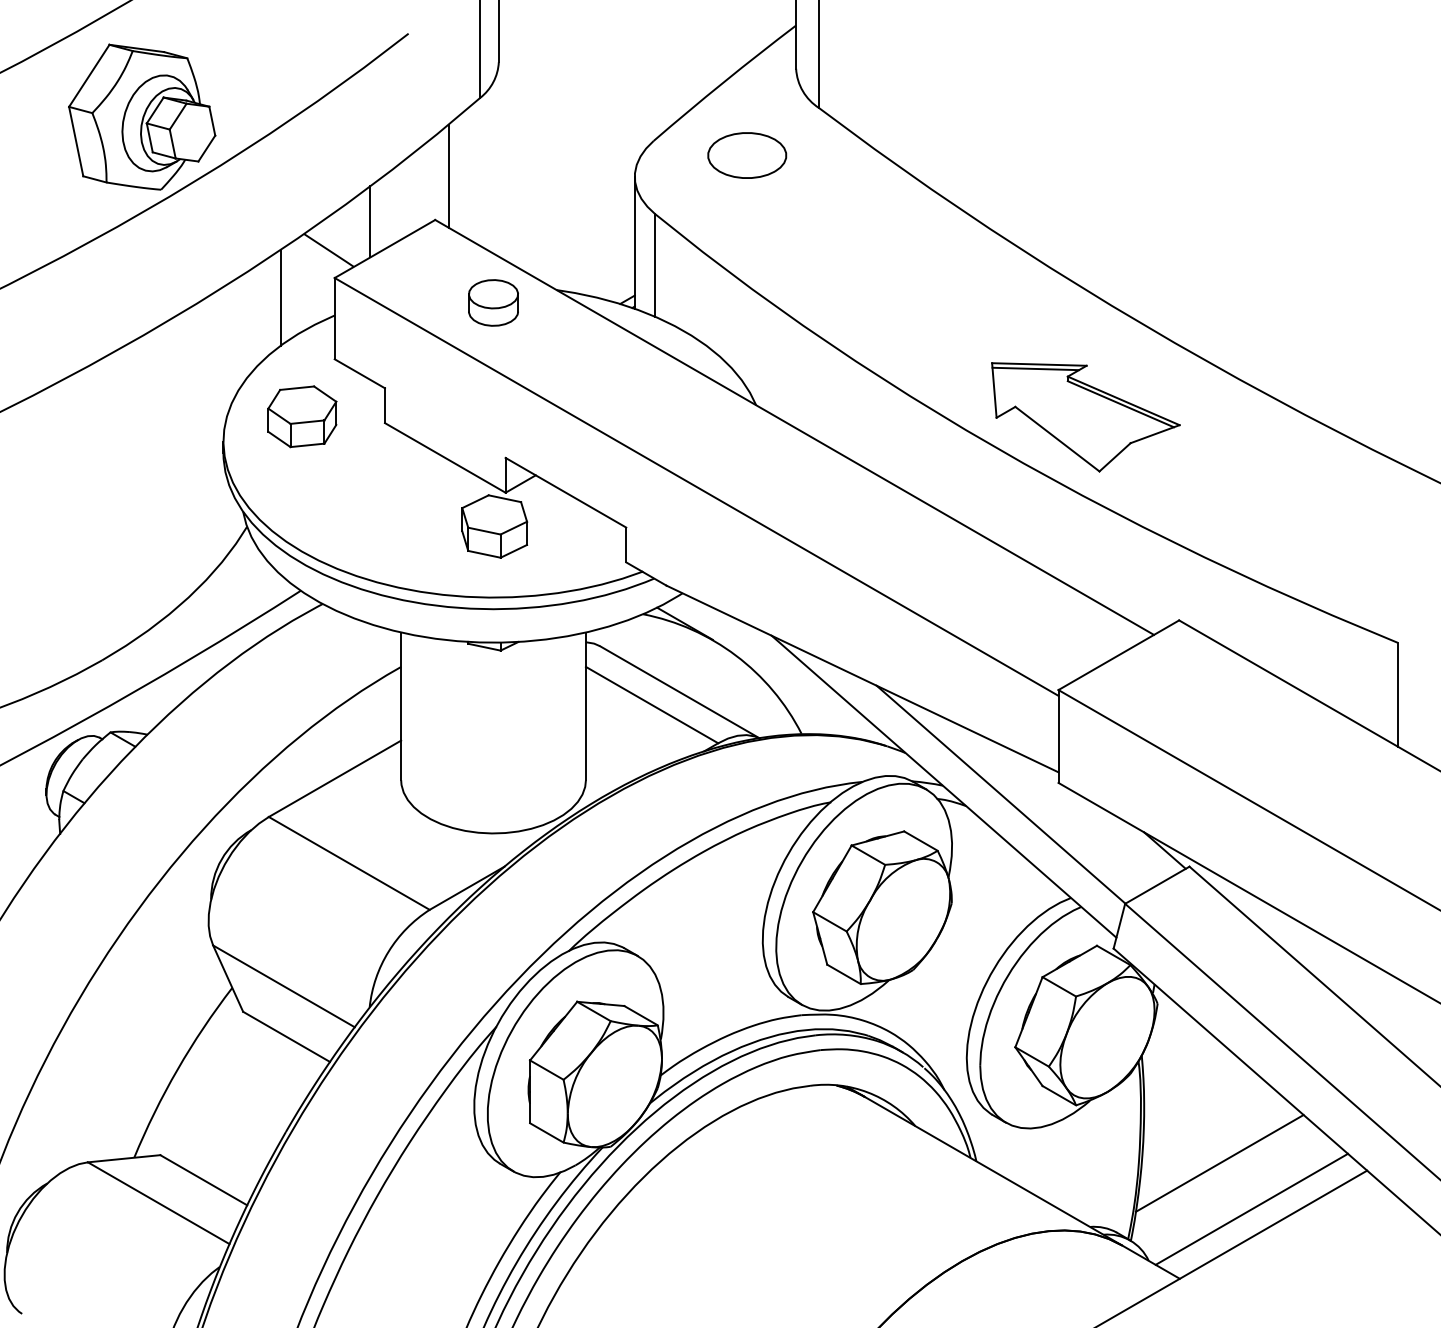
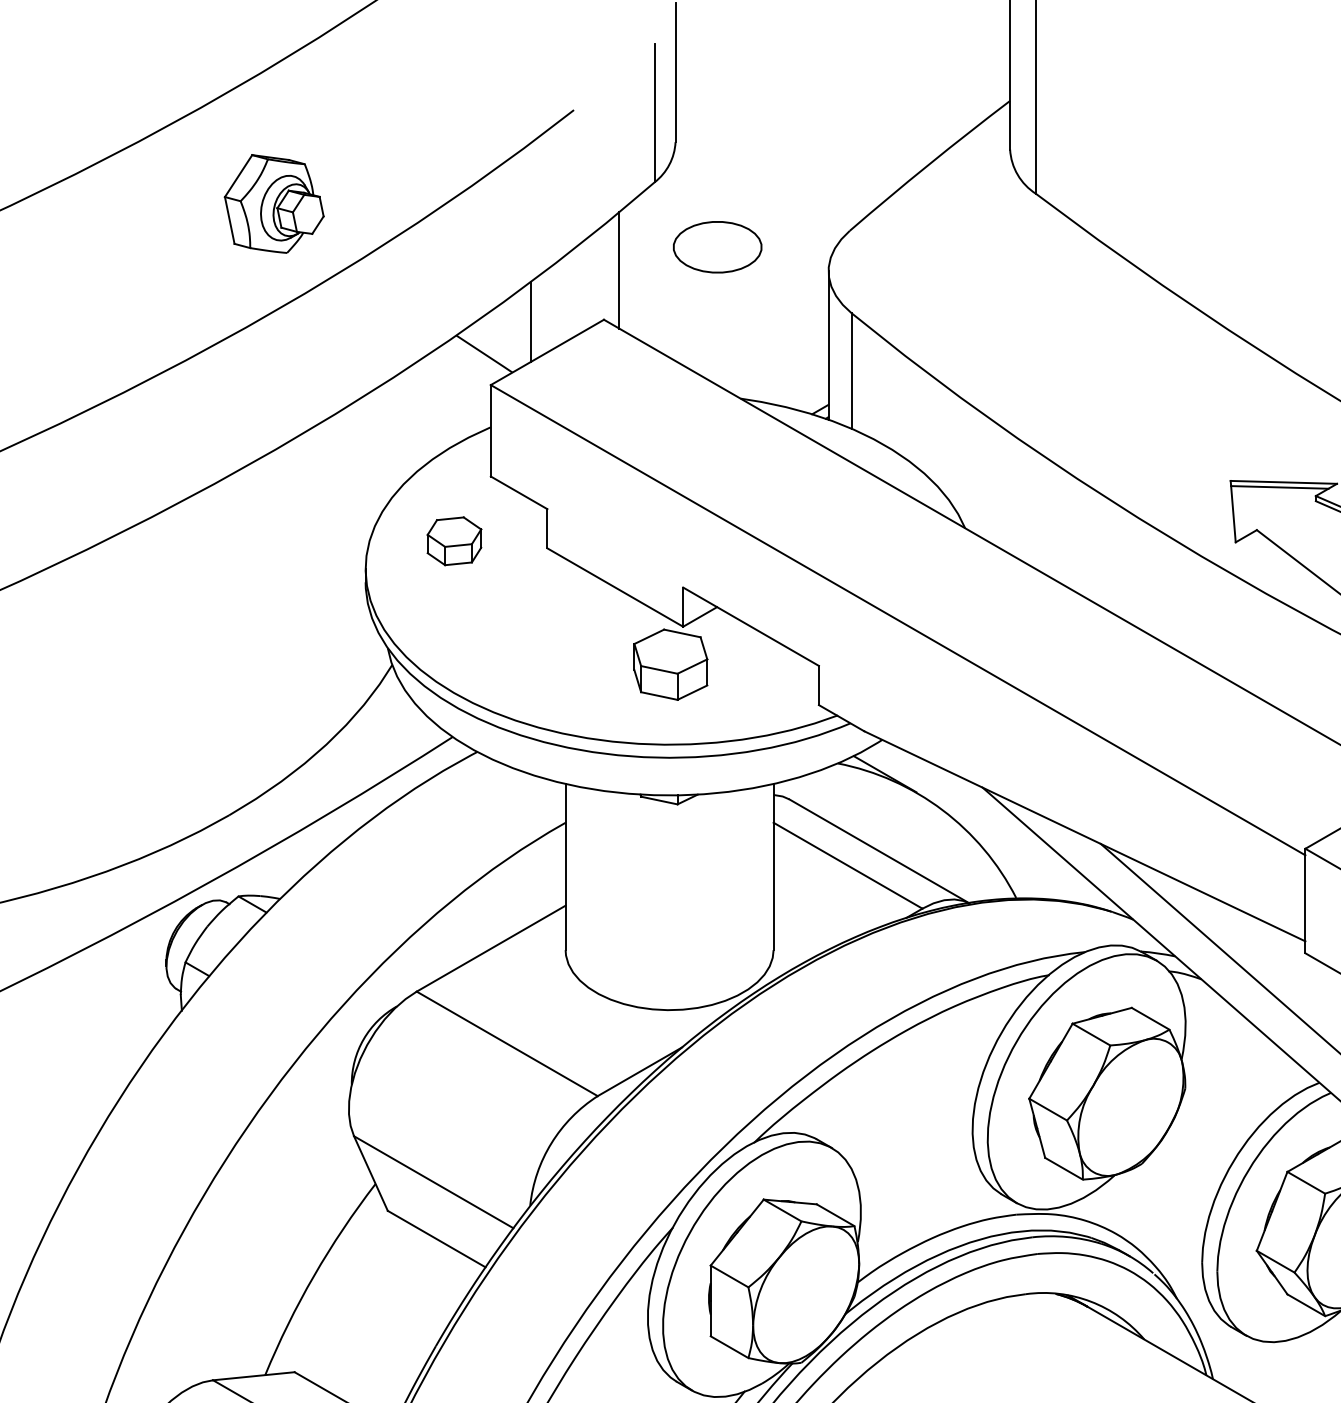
part: (142, 116) -> (274, 203), size x0.6
part: (747, 155) -> (717, 247), moved
line: (280, 297) -> (429, 406), removed
part: (493, 302) -> (669, 412), removed
part: (302, 416) -> (454, 540), size x0.7

